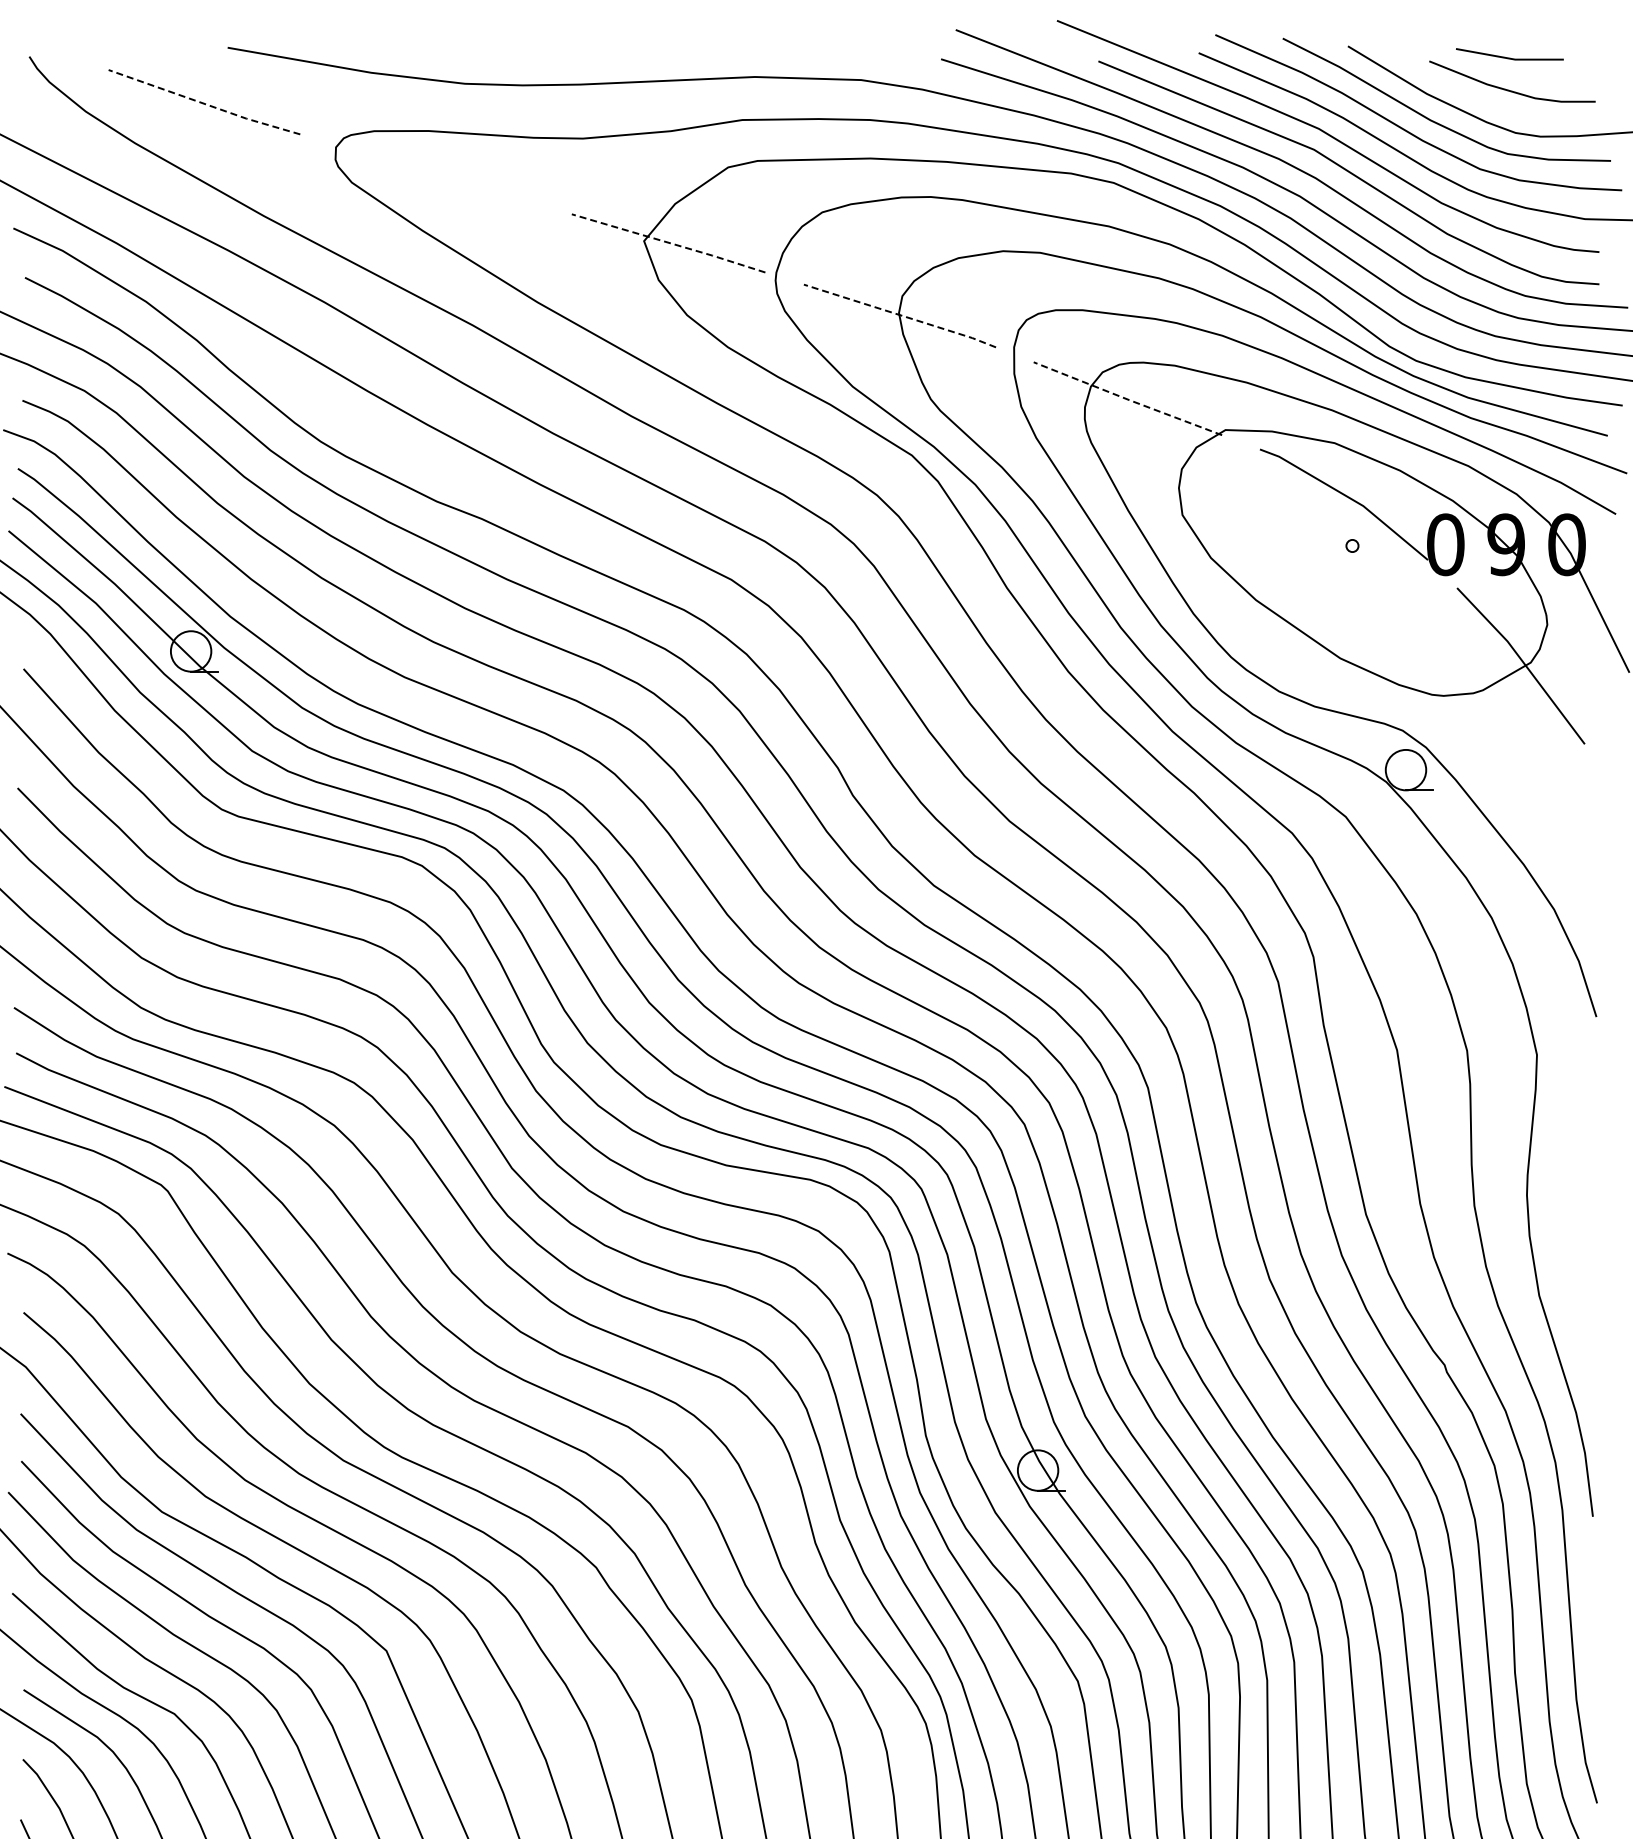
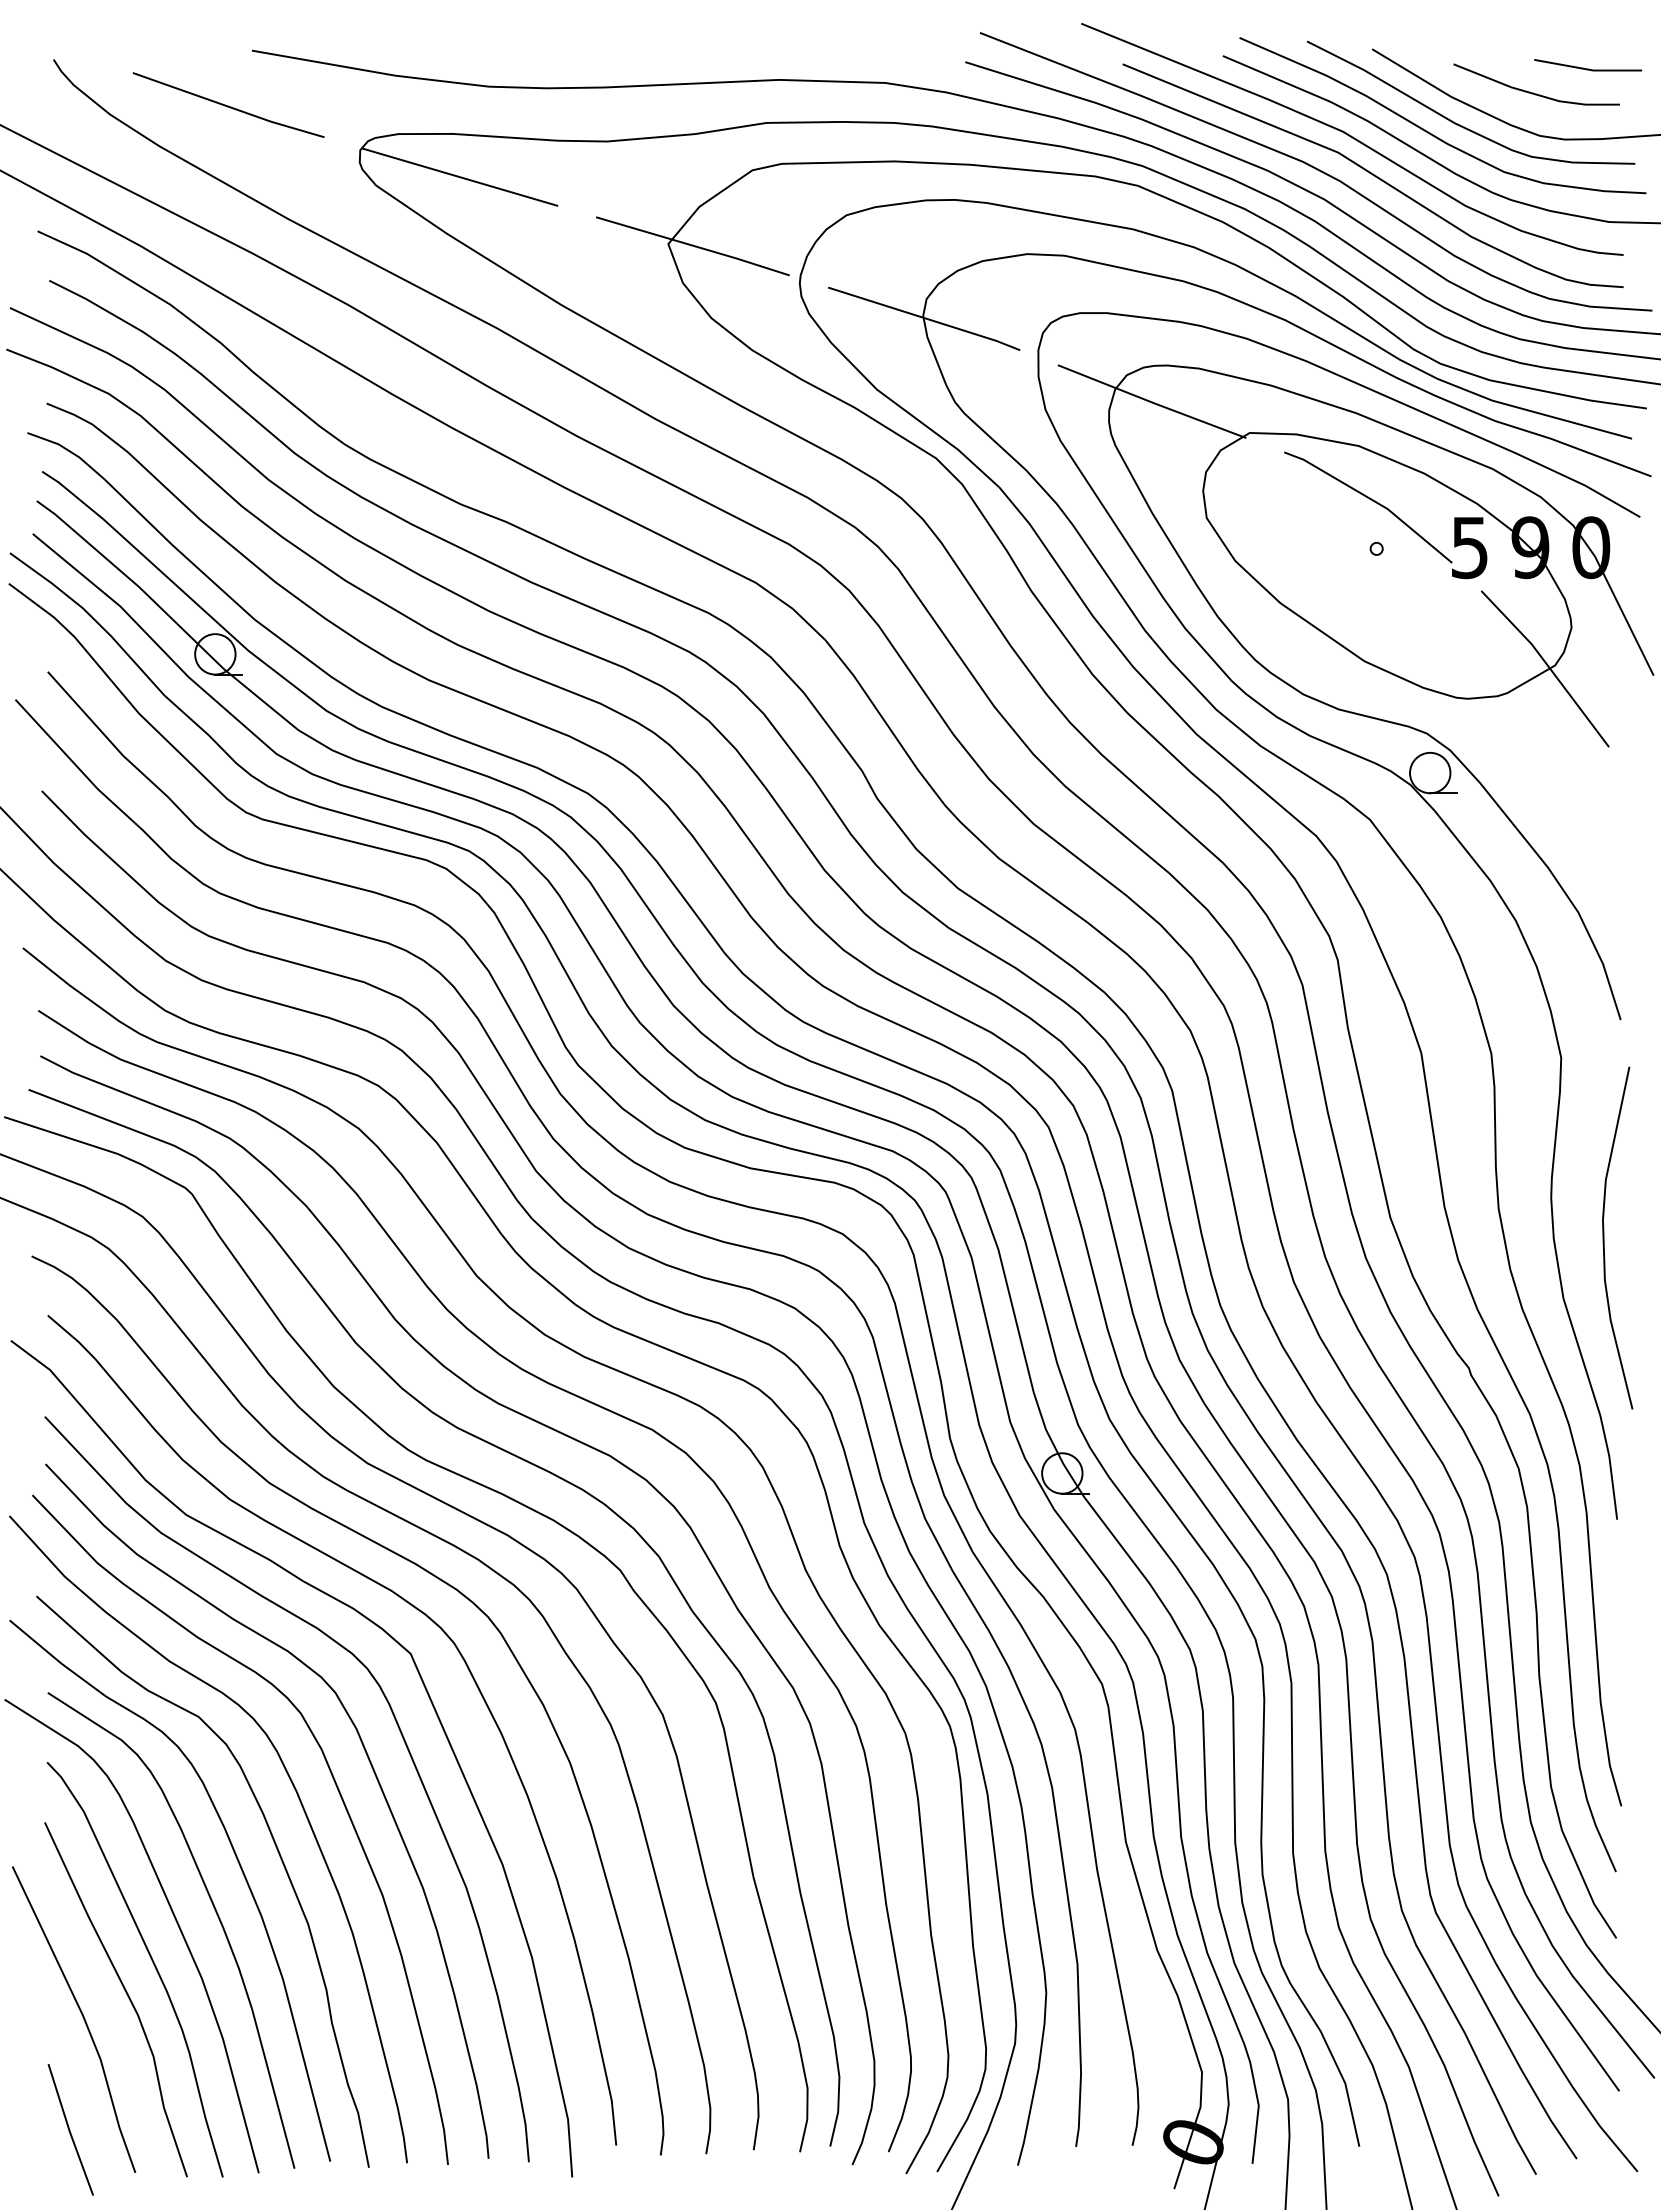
line: (1509, 57) -> (1587, 68), moved
line: (204, 103) -> (228, 106), dashed -> solid
line: (436, 173) -> (460, 176), added
line: (669, 242) -> (693, 245), dashed -> solid
line: (901, 315) -> (925, 318), dashed -> solid
line: (1128, 399) -> (1152, 402), dashed -> solid
text: (1445, 544) -> (1469, 547), 0 -> 5
curve: (1580, 1234) -> (1604, 1237), added

